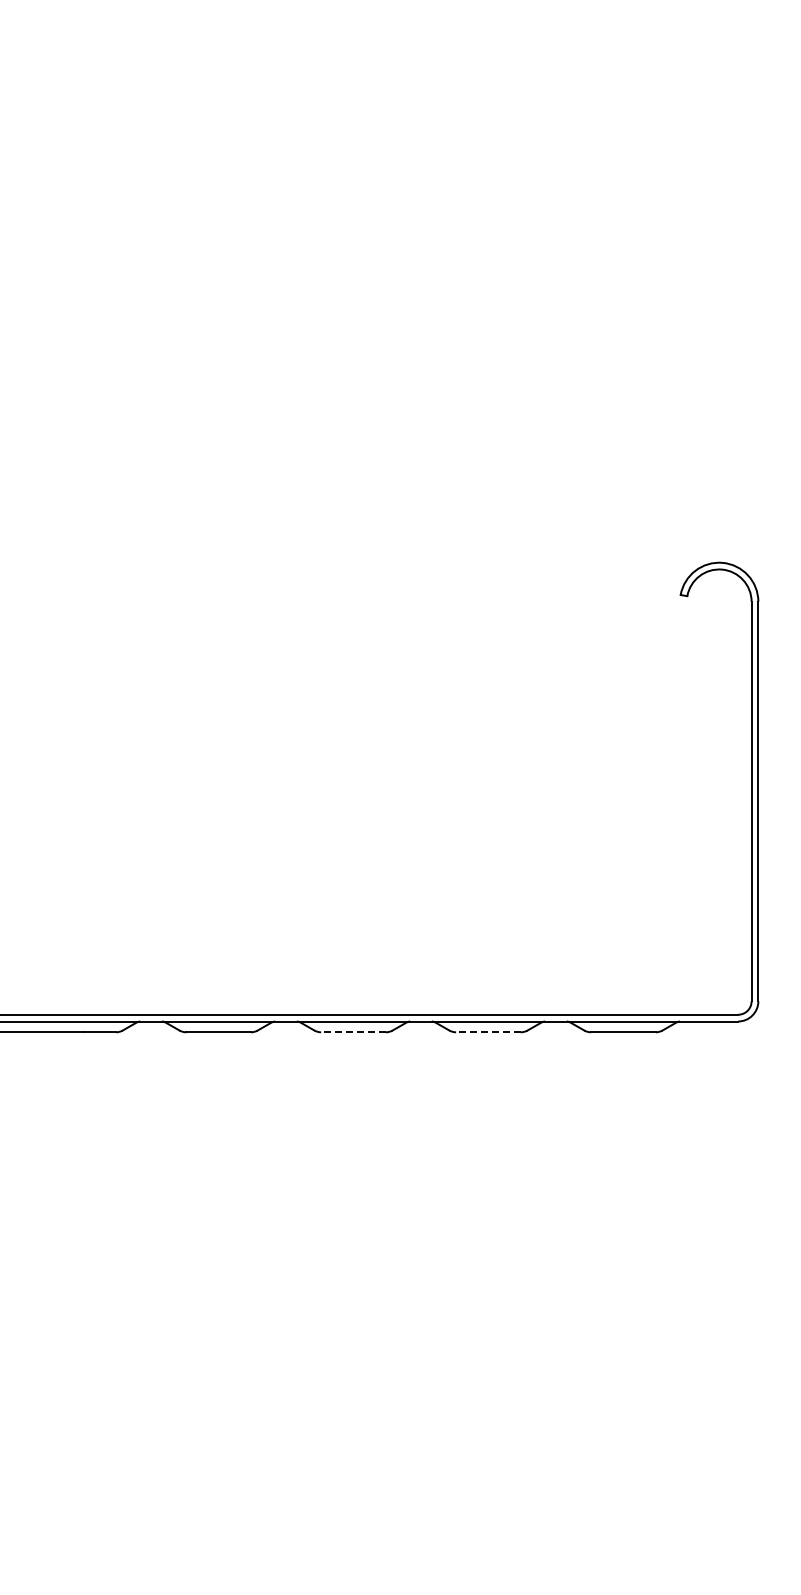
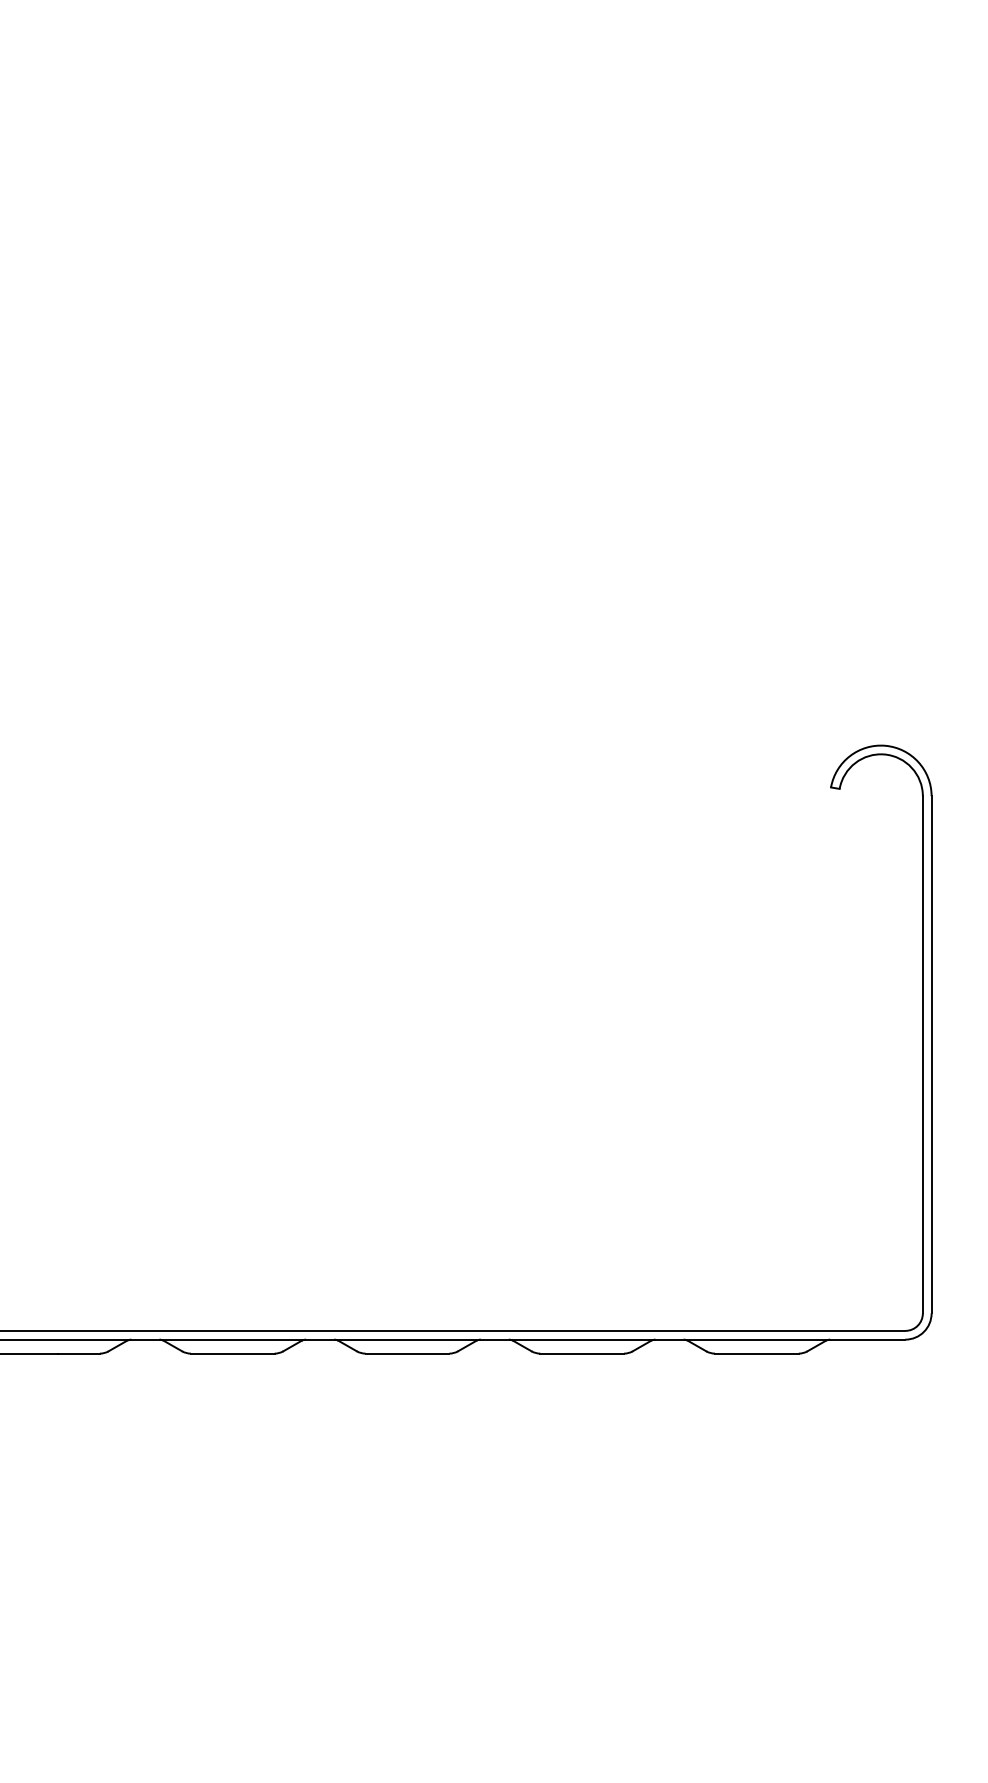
line: (353, 1032) -> (407, 1353), dashed -> solid
line: (487, 1032) -> (580, 1353), dashed -> solid

